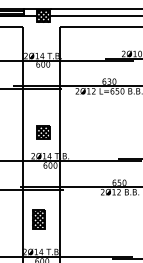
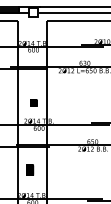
hatch: (43, 16) -> (33, 12), removed
part: (43, 132) -> (33, 102), size x0.6
part: (38, 219) -> (29, 170), size x0.7

